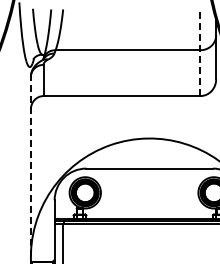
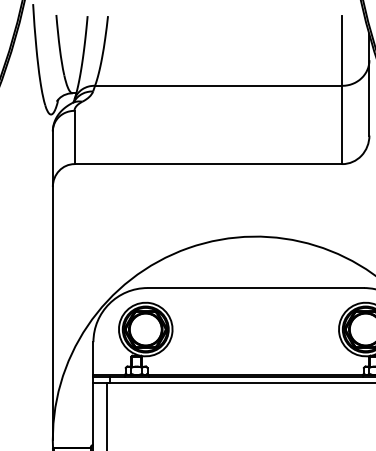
line: (200, 52) -> (342, 89), dashed -> solid
line: (30, 166) -> (52, 284), dashed -> solid

